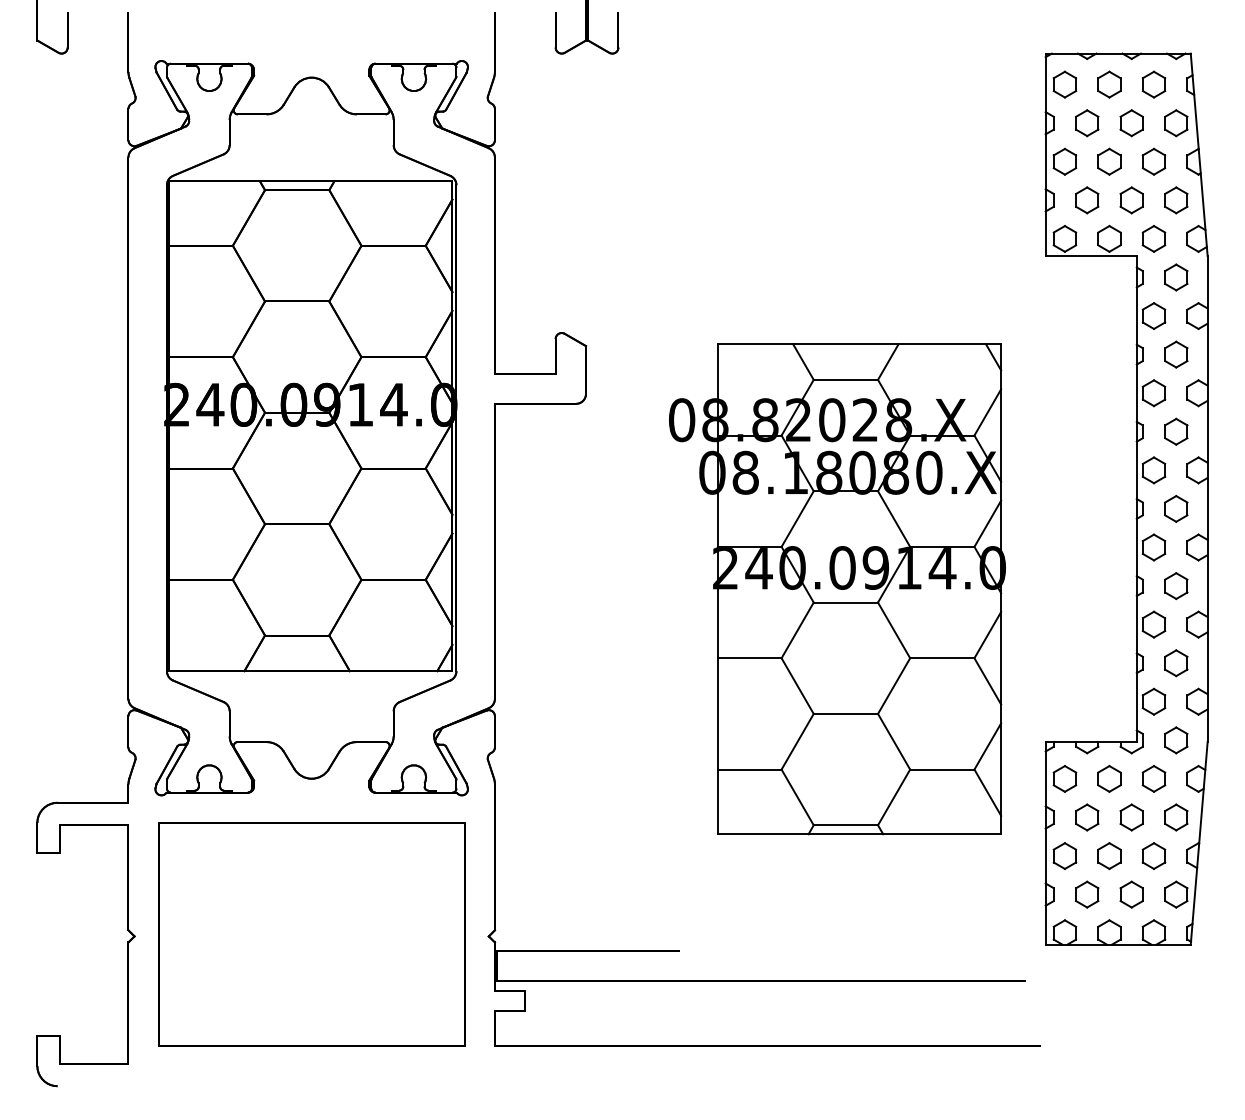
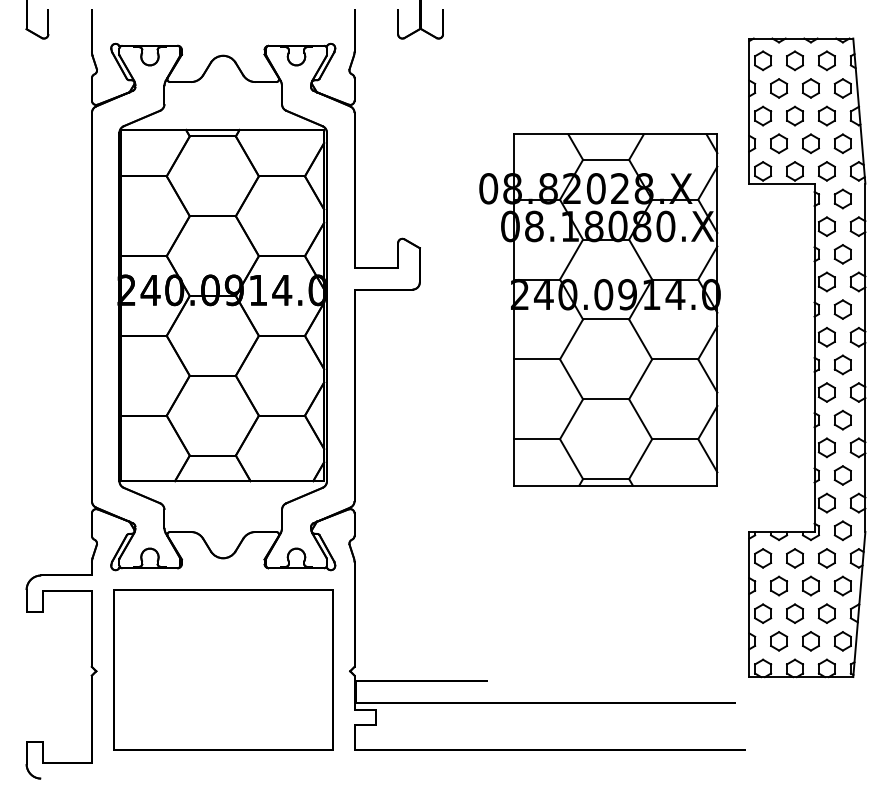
part: (837, 589) -> (600, 310), moved

